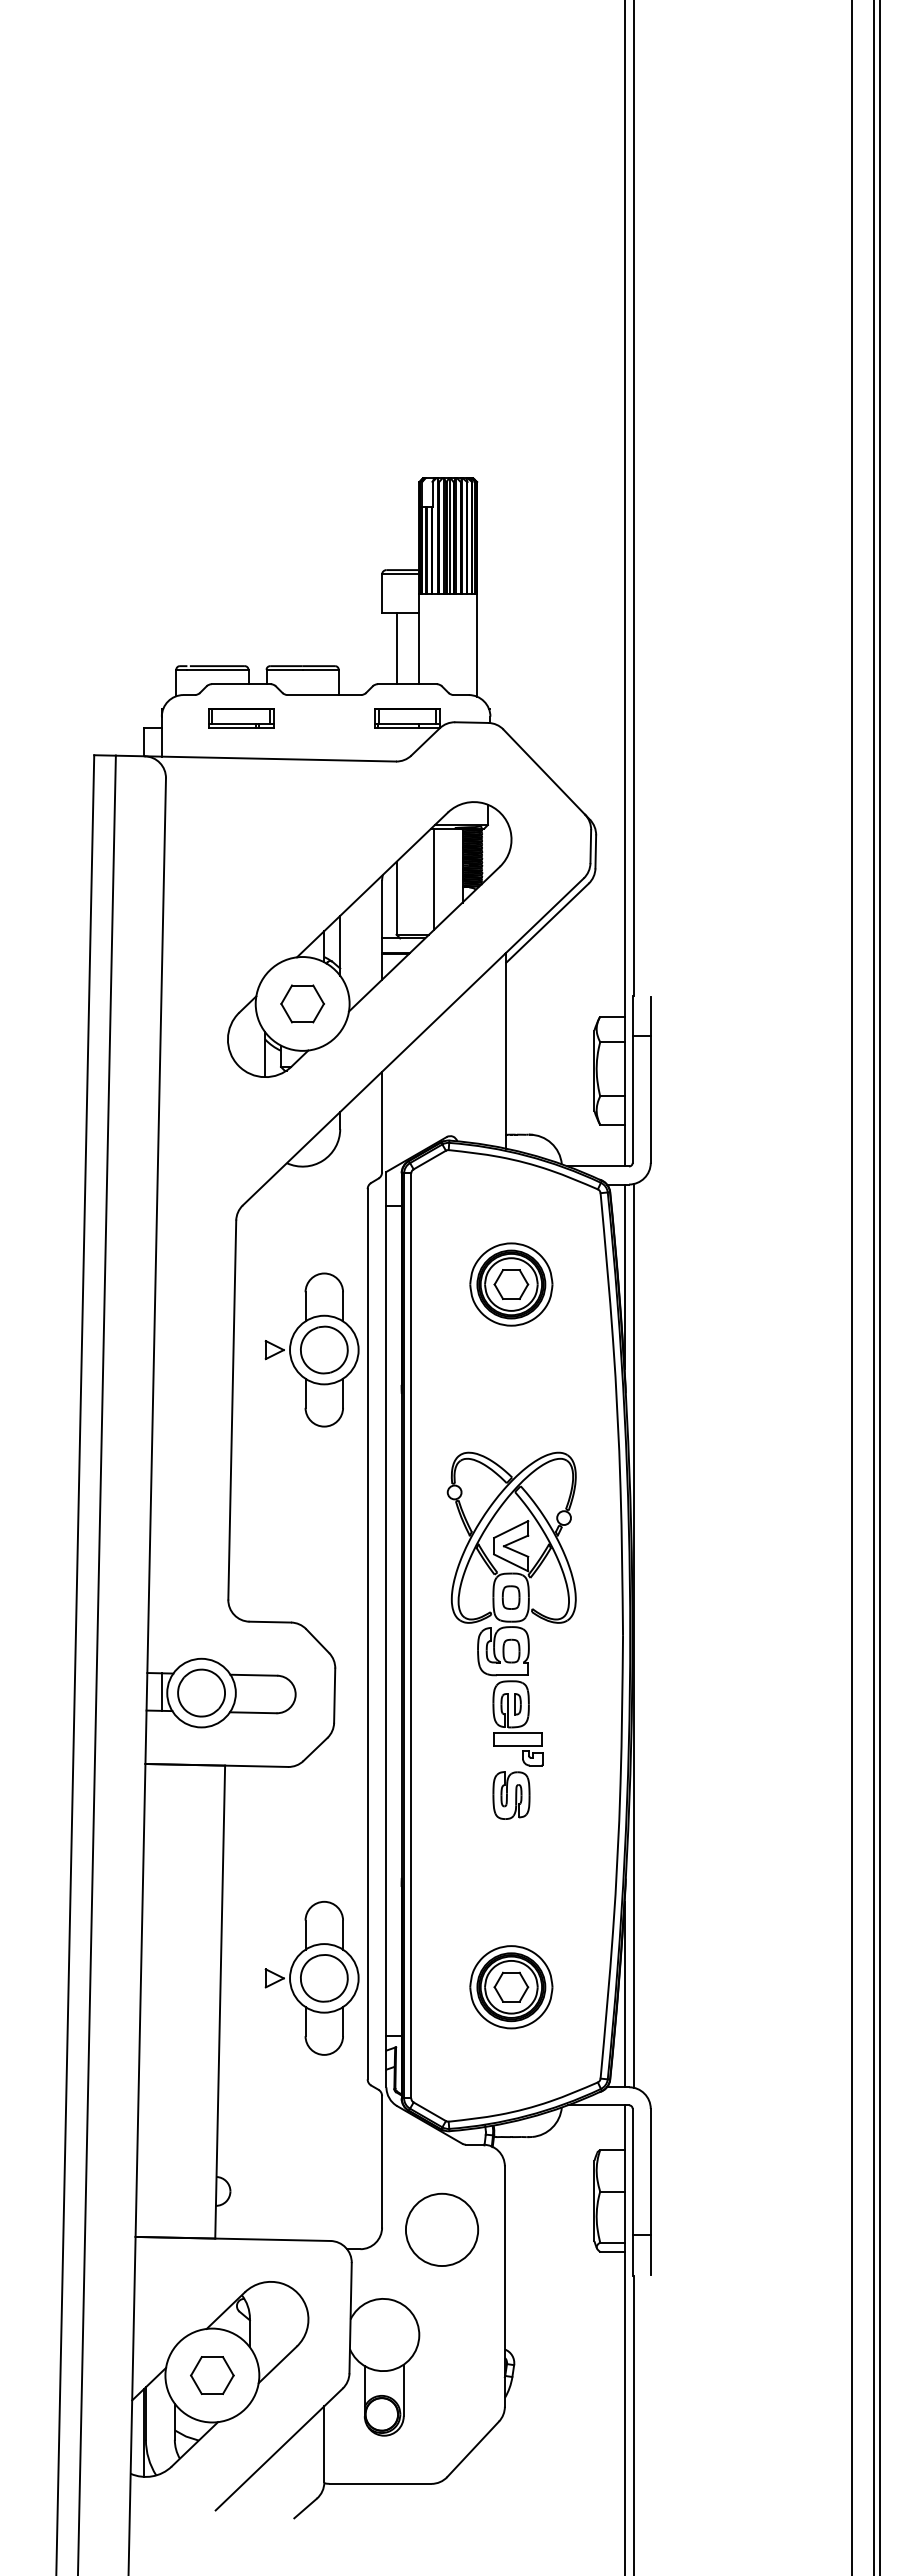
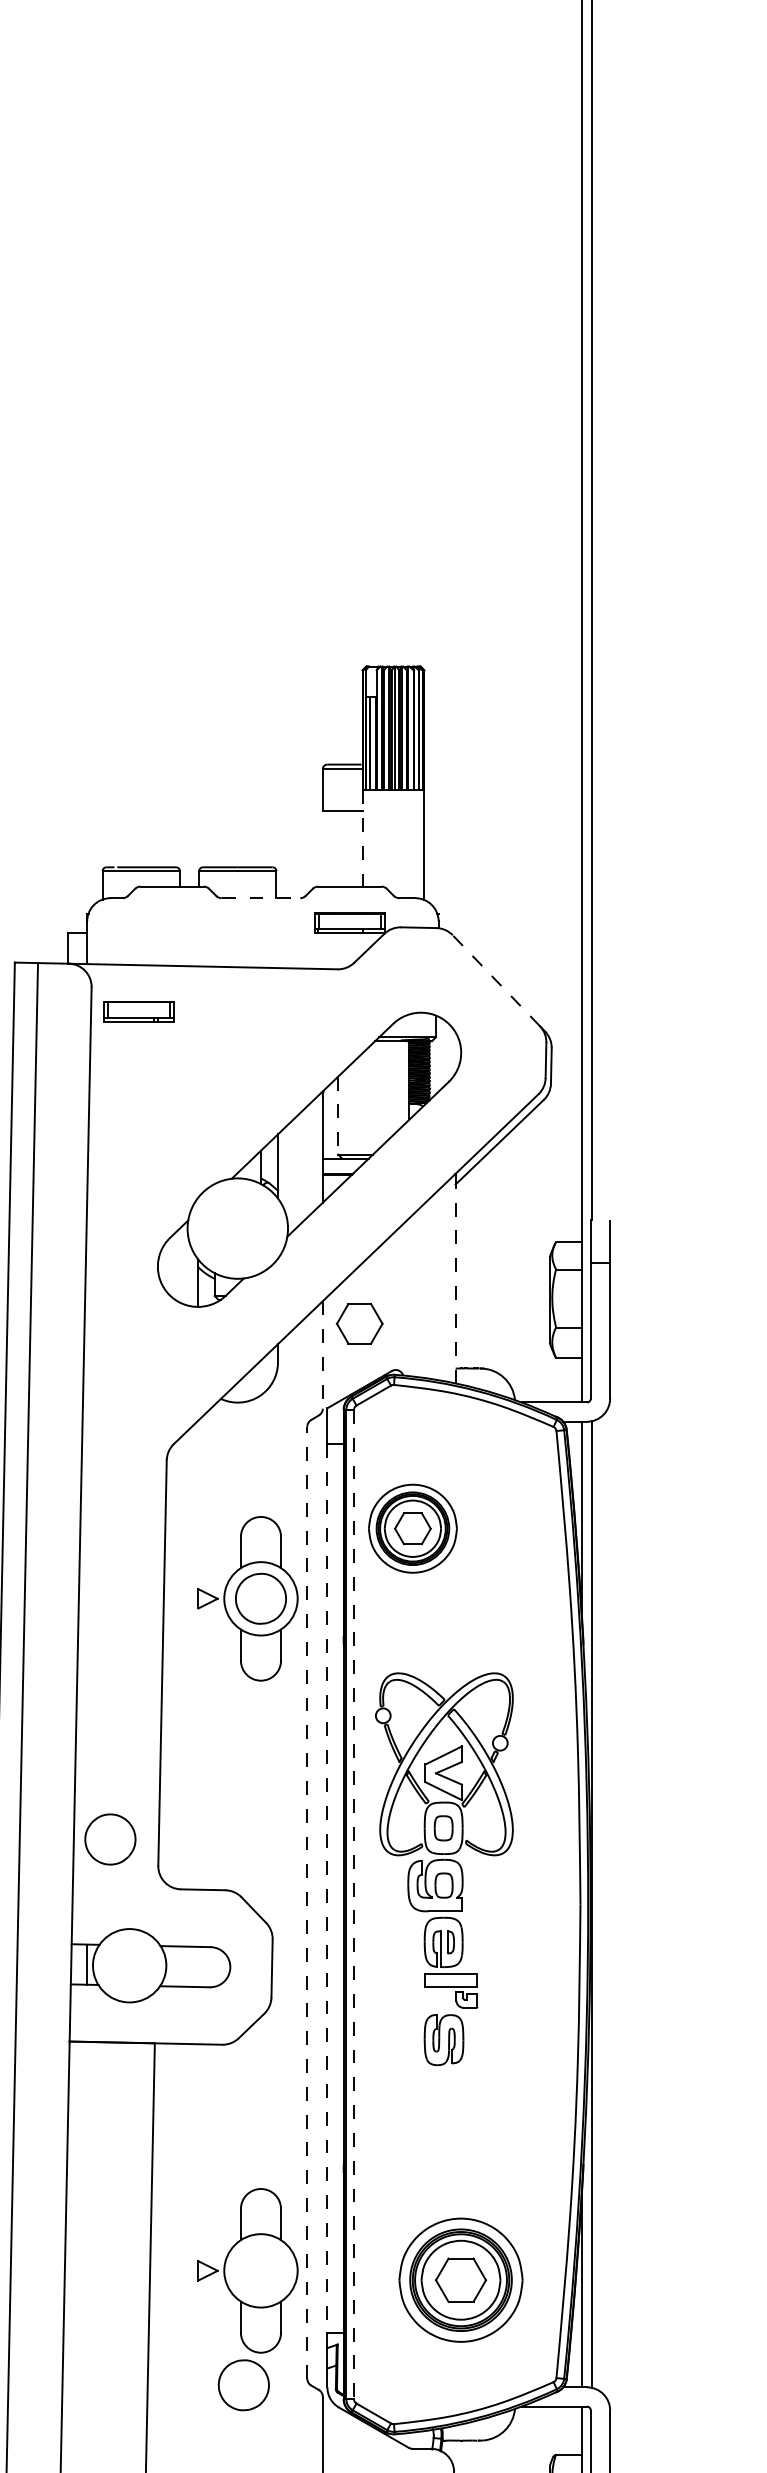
line: (419, 639) -> (362, 838), solid -> dashed
line: (396, 648) -> (338, 848), removed
line: (324, 695) -> (261, 898), solid -> dashed
part: (241, 718) -> (139, 1012), moved
line: (544, 772) -> (496, 981), solid -> dashed
line: (433, 879) -> (377, 1095), removed
line: (396, 898) -> (338, 1115), solid -> dashed
part: (302, 1003) -> (359, 1323), moved
line: (506, 1051) -> (455, 1279), solid -> dashed
line: (382, 1122) -> (323, 1355), solid -> dashed
part: (511, 1284) -> (413, 1528), moved
line: (386, 1621) -> (327, 1889), solid -> dashed
line: (367, 1633) -> (307, 1901), solid -> dashed
part: (511, 1635) -> (444, 1868), moved
line: (411, 1636) -> (354, 1905), solid -> dashed
part: (201, 1692) -> (110, 1838), moved
part: (324, 1978) -> (244, 2385), moved
part: (511, 1987) -> (461, 2280), size x1.4

